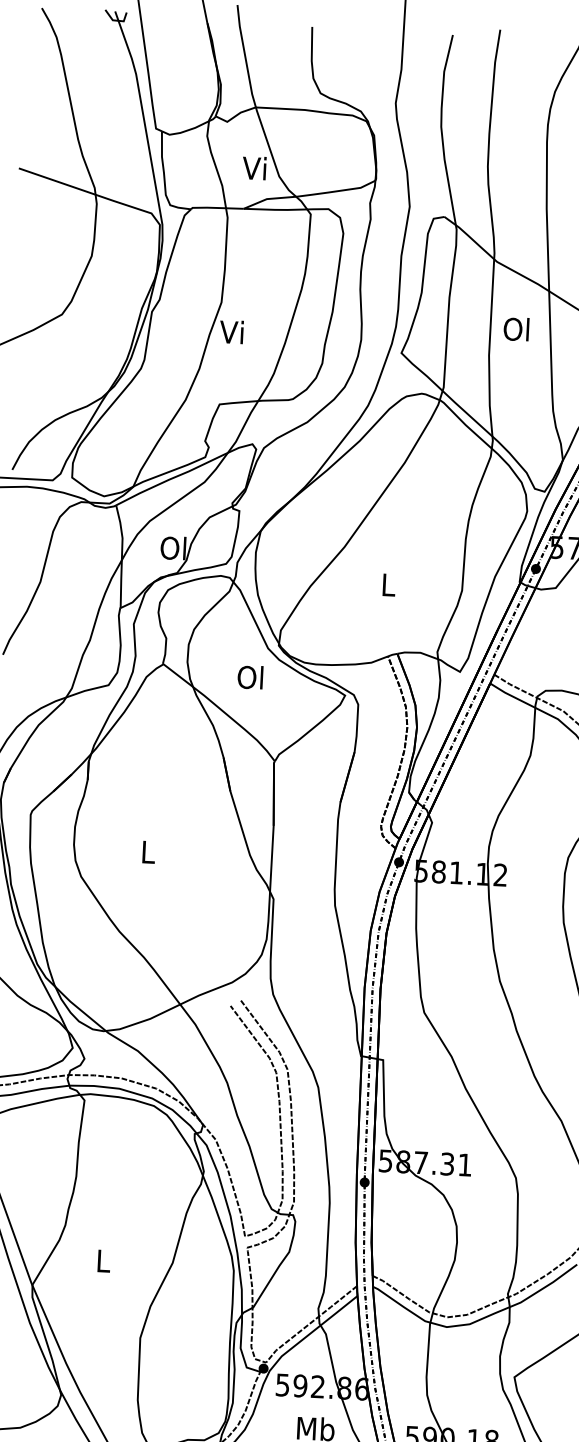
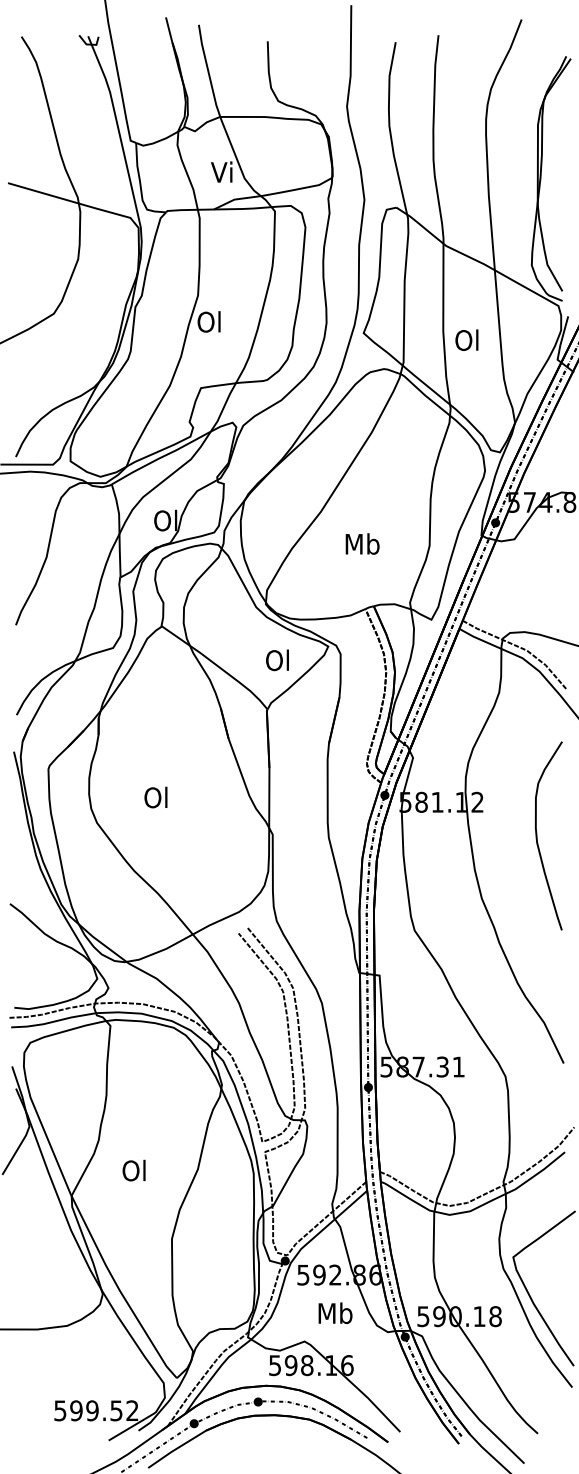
text: (516, 328) -> (466, 339), moved
text: (231, 331) -> (208, 321), Vi -> Ol
text: (388, 584) -> (362, 543), L -> Mb
text: (250, 677) -> (277, 660), moved
text: (146, 851) -> (155, 797), L -> Ol
text: (101, 1260) -> (133, 1170), L -> Ol

